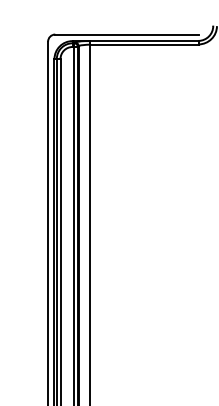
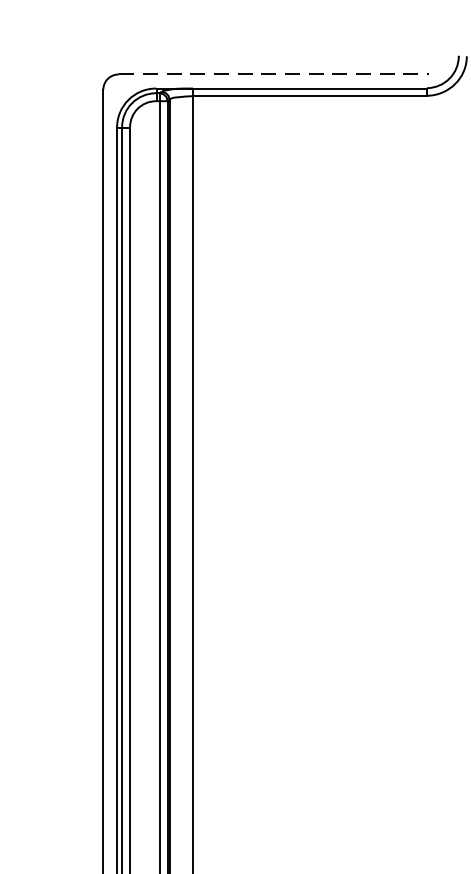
line: (127, 34) -> (274, 74), solid -> dashed

